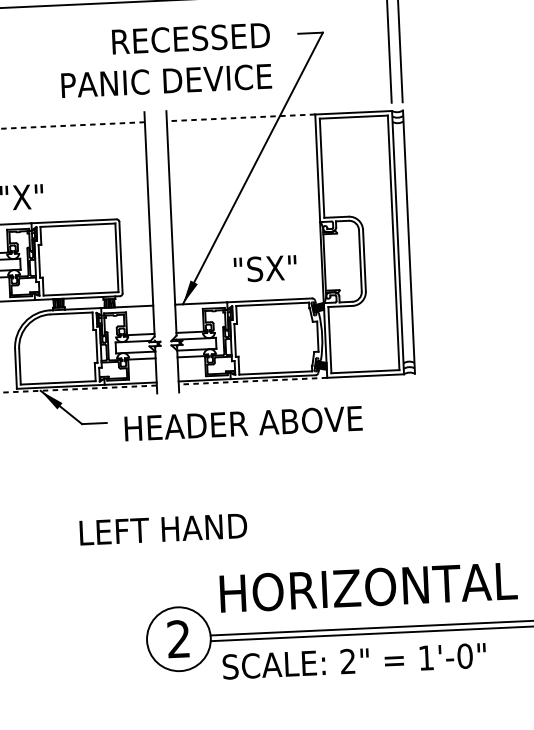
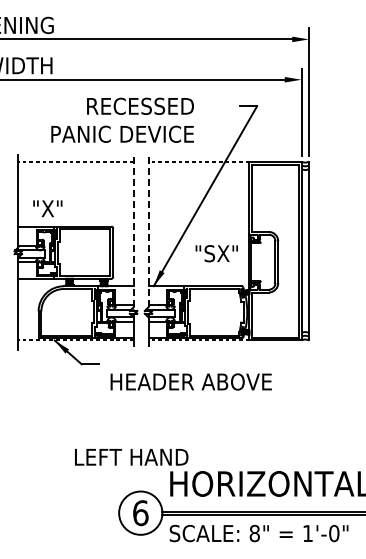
text: (165, 59) -> (122, 119), moved
line: (171, 222) -> (148, 230), solid -> dashed
line: (149, 223) -> (133, 230), solid -> dashed
text: (264, 268) -> (216, 253), moved
text: (242, 422) -> (190, 381), moved
text: (163, 529) -> (131, 457), moved
text: (178, 639) -> (140, 513), 2 -> 6
text: (347, 661) -> (254, 533), 2" -> 8"

